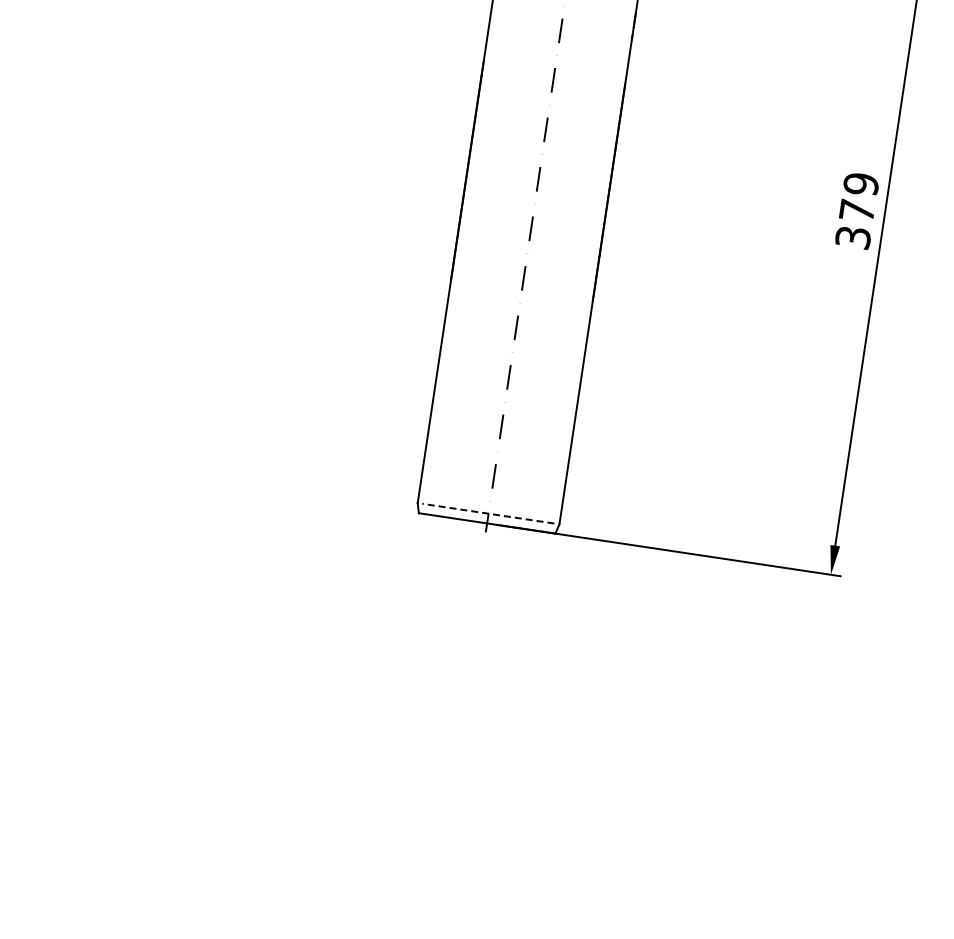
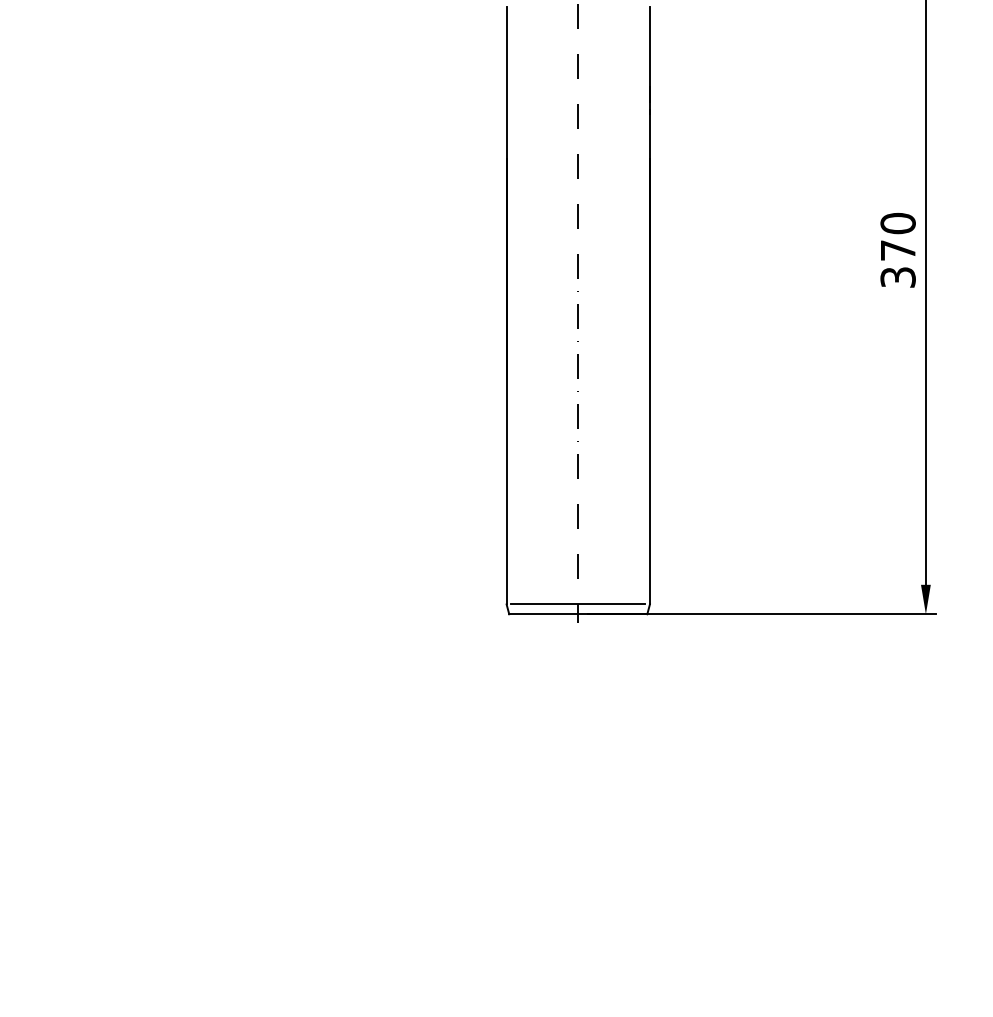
text: (860, 184) -> (897, 223), 379 -> 370
line: (488, 513) -> (578, 604), dashed -> solid

